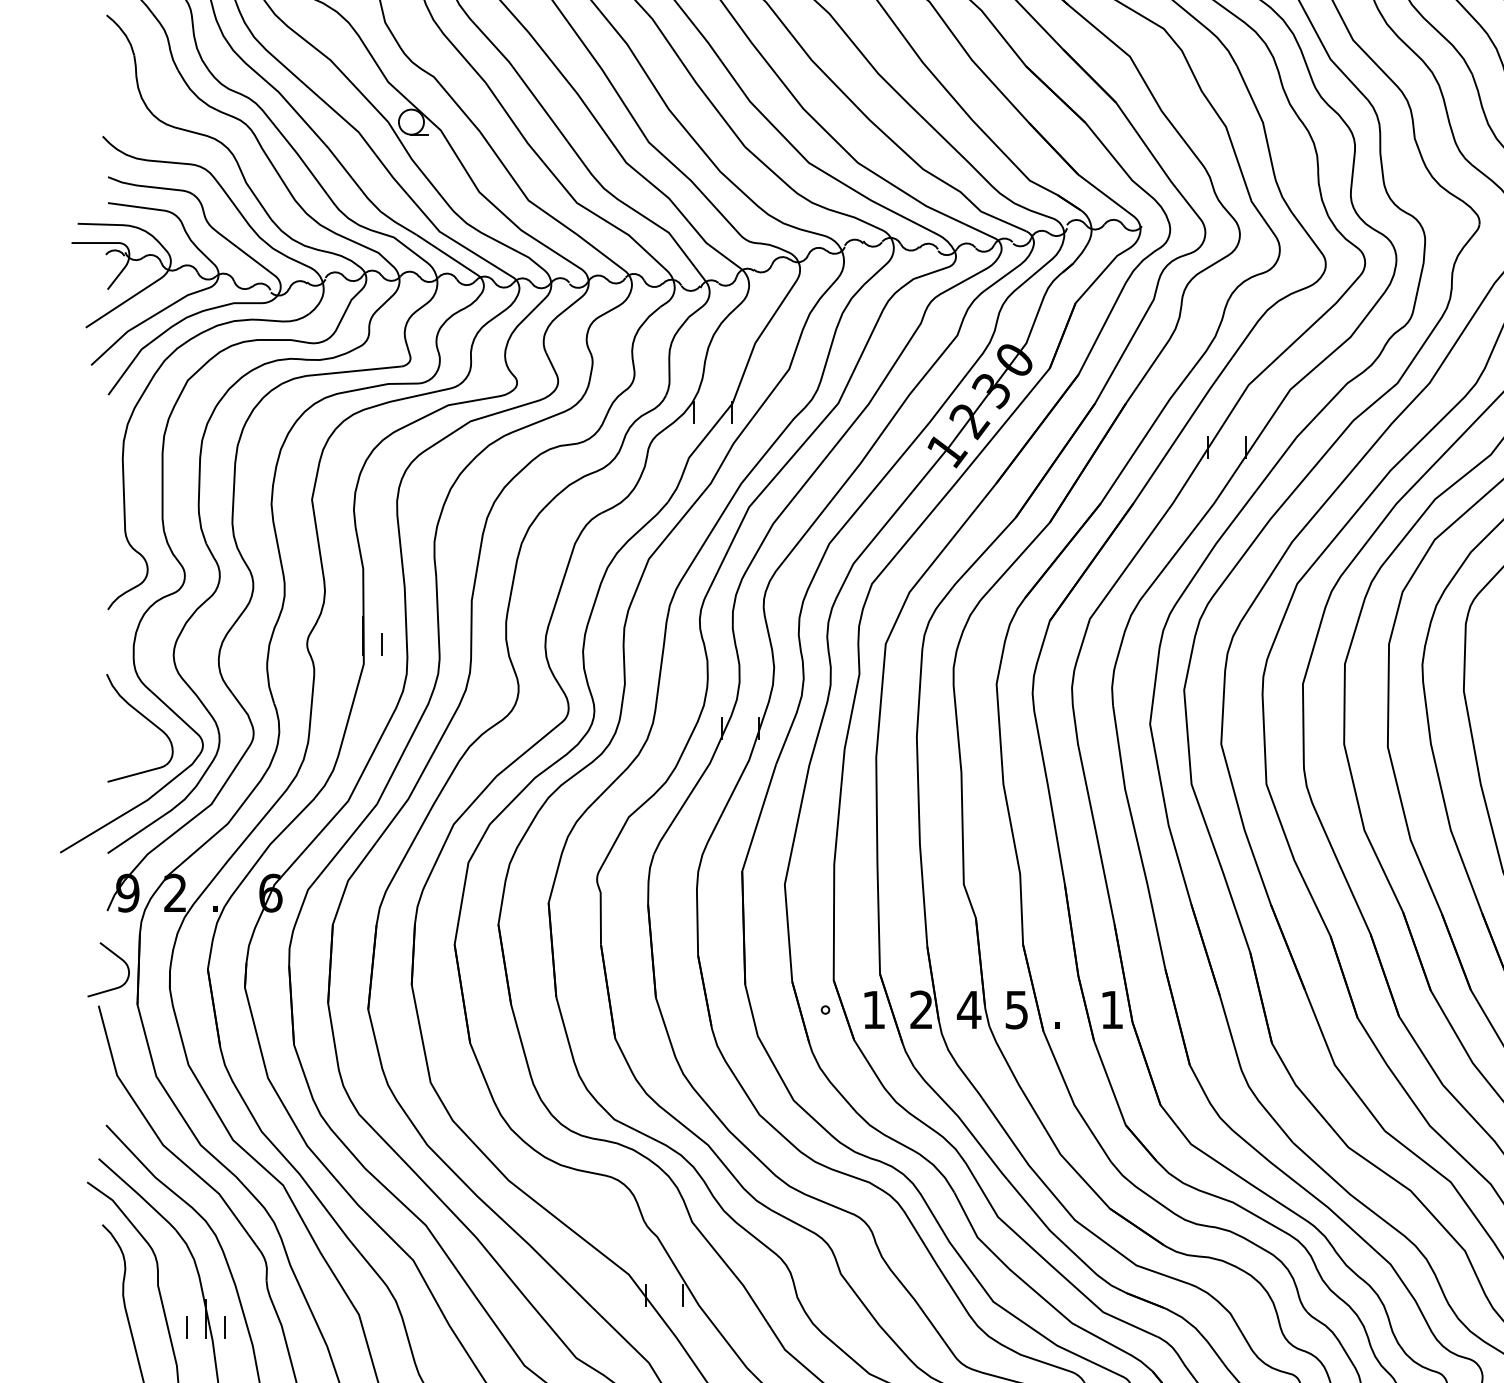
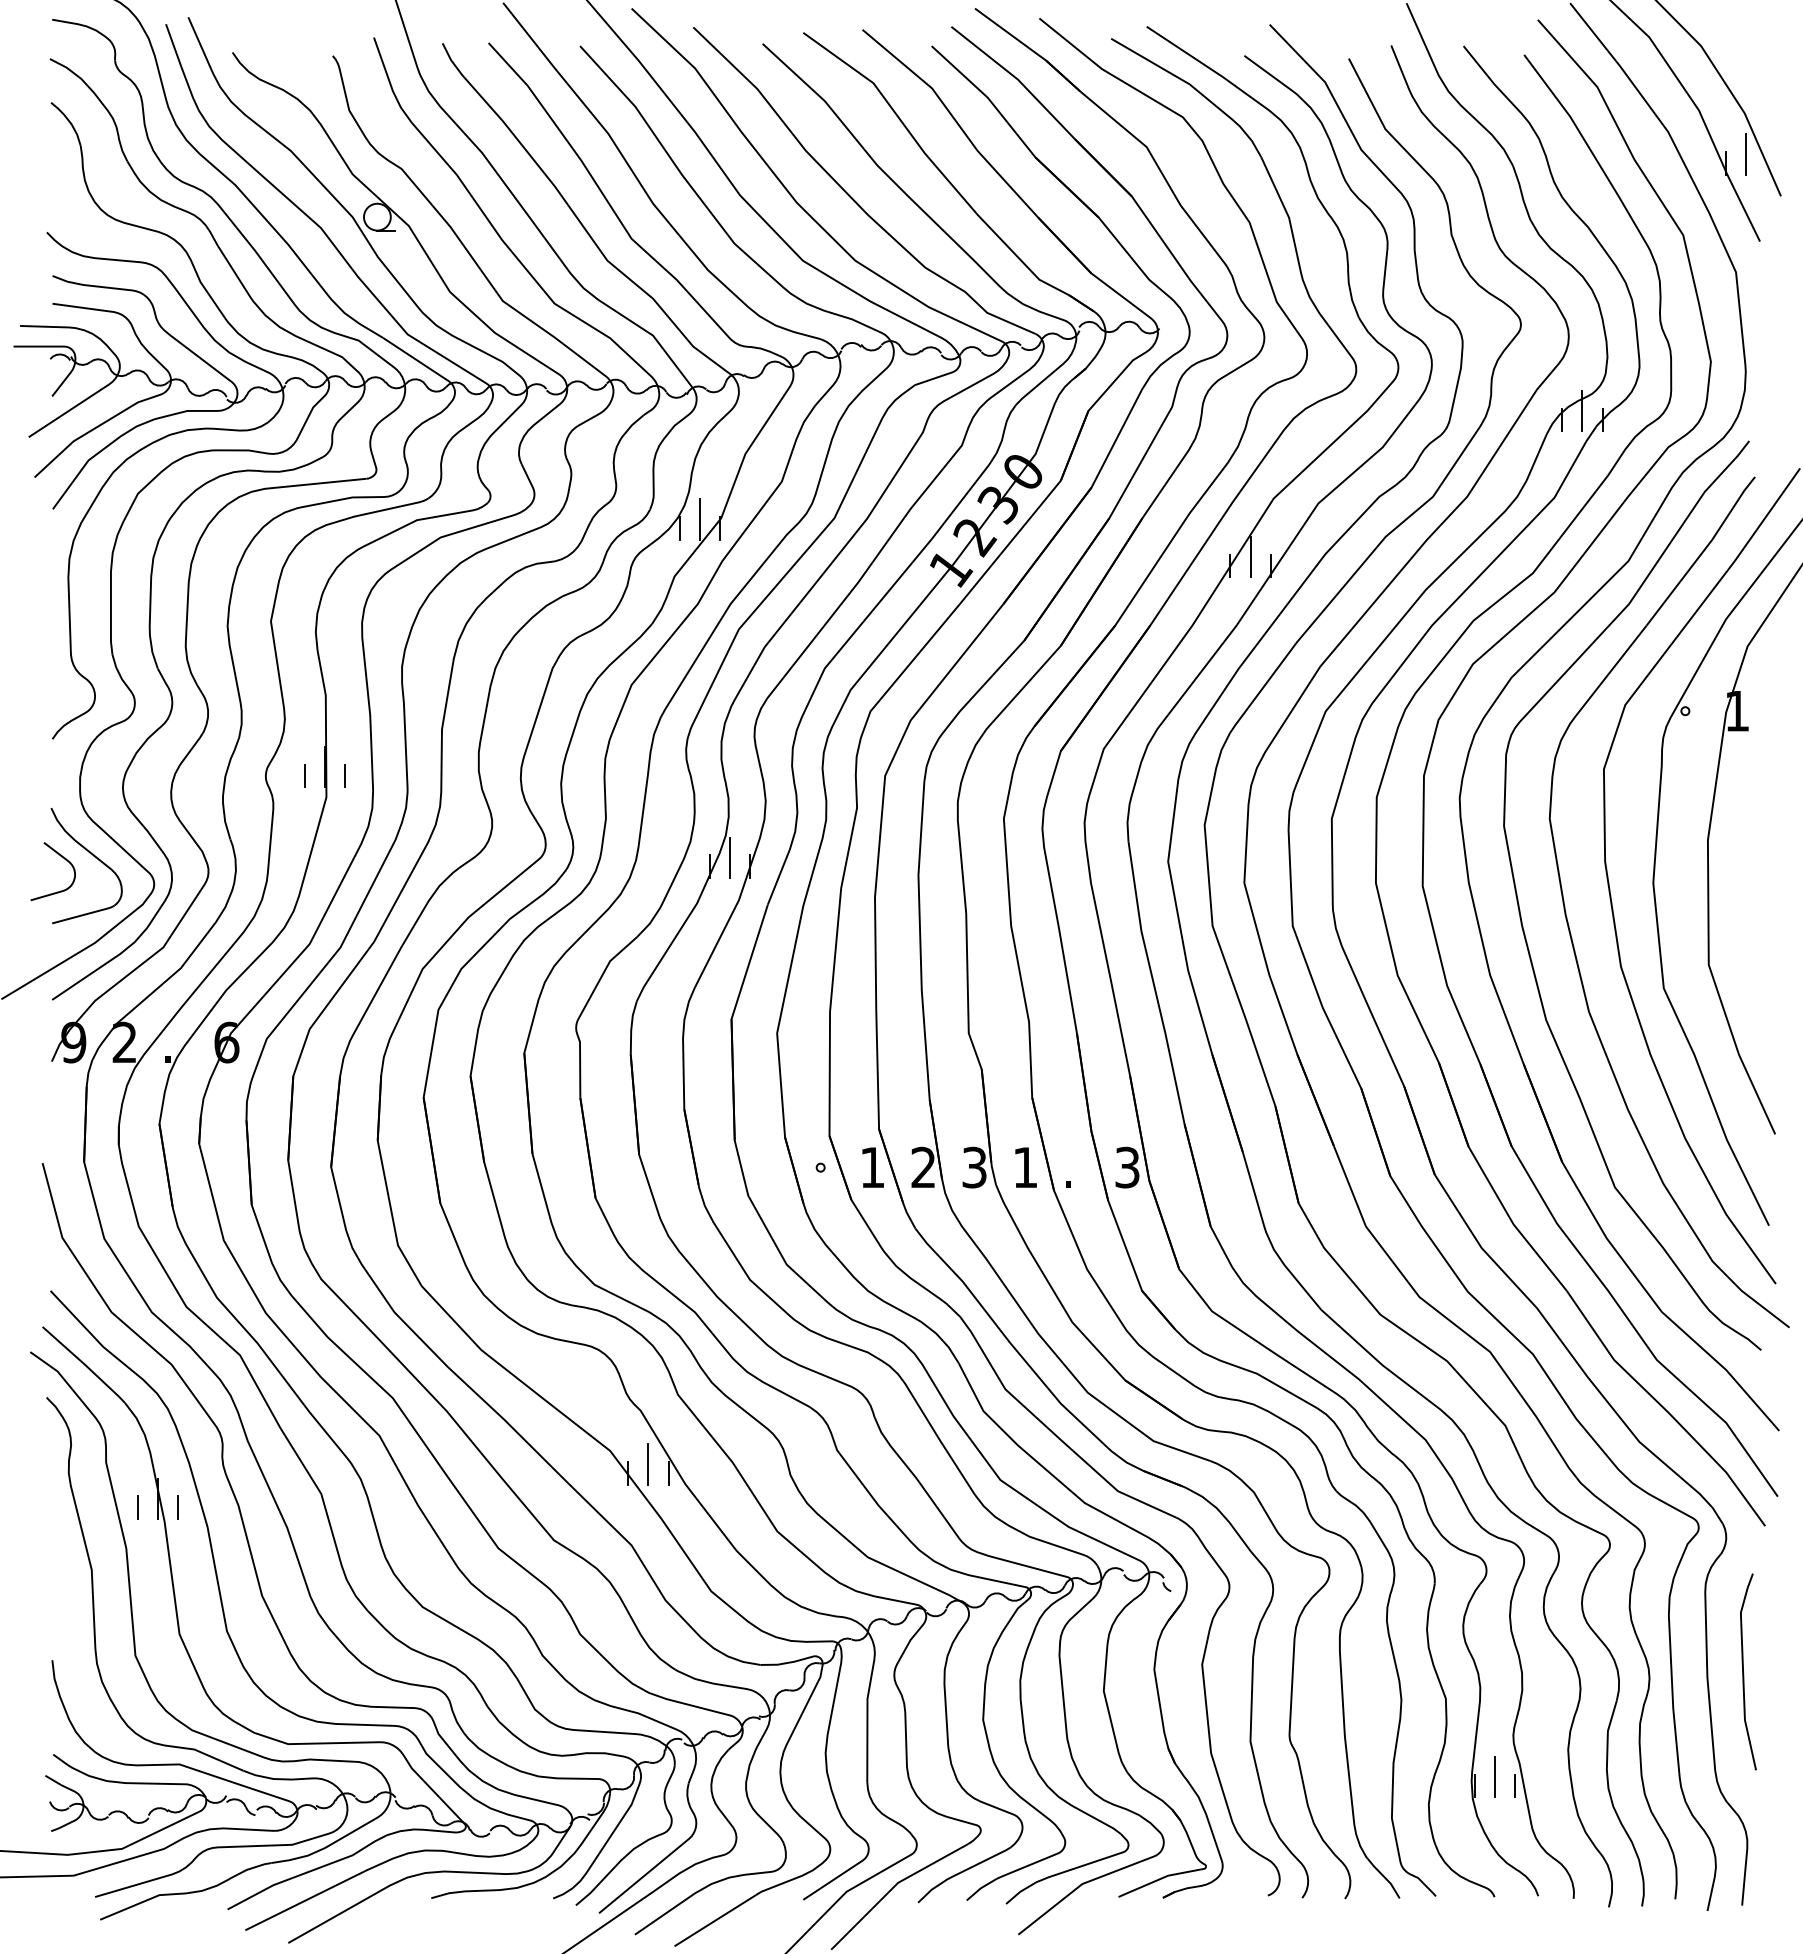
line: (713, 404) -> (700, 519), added
line: (1226, 439) -> (1250, 556), added
line: (343, 643) -> (304, 775), added
line: (740, 720) -> (729, 857), added
curve: (116, 956) -> (61, 857), moved
text: (969, 1009) -> (974, 1167), 4 -> 3
text: (1016, 1009) -> (1025, 1167), 5 -> 1
text: (1112, 1009) -> (1127, 1167), 1 -> 3
line: (664, 1287) -> (648, 1464), added

